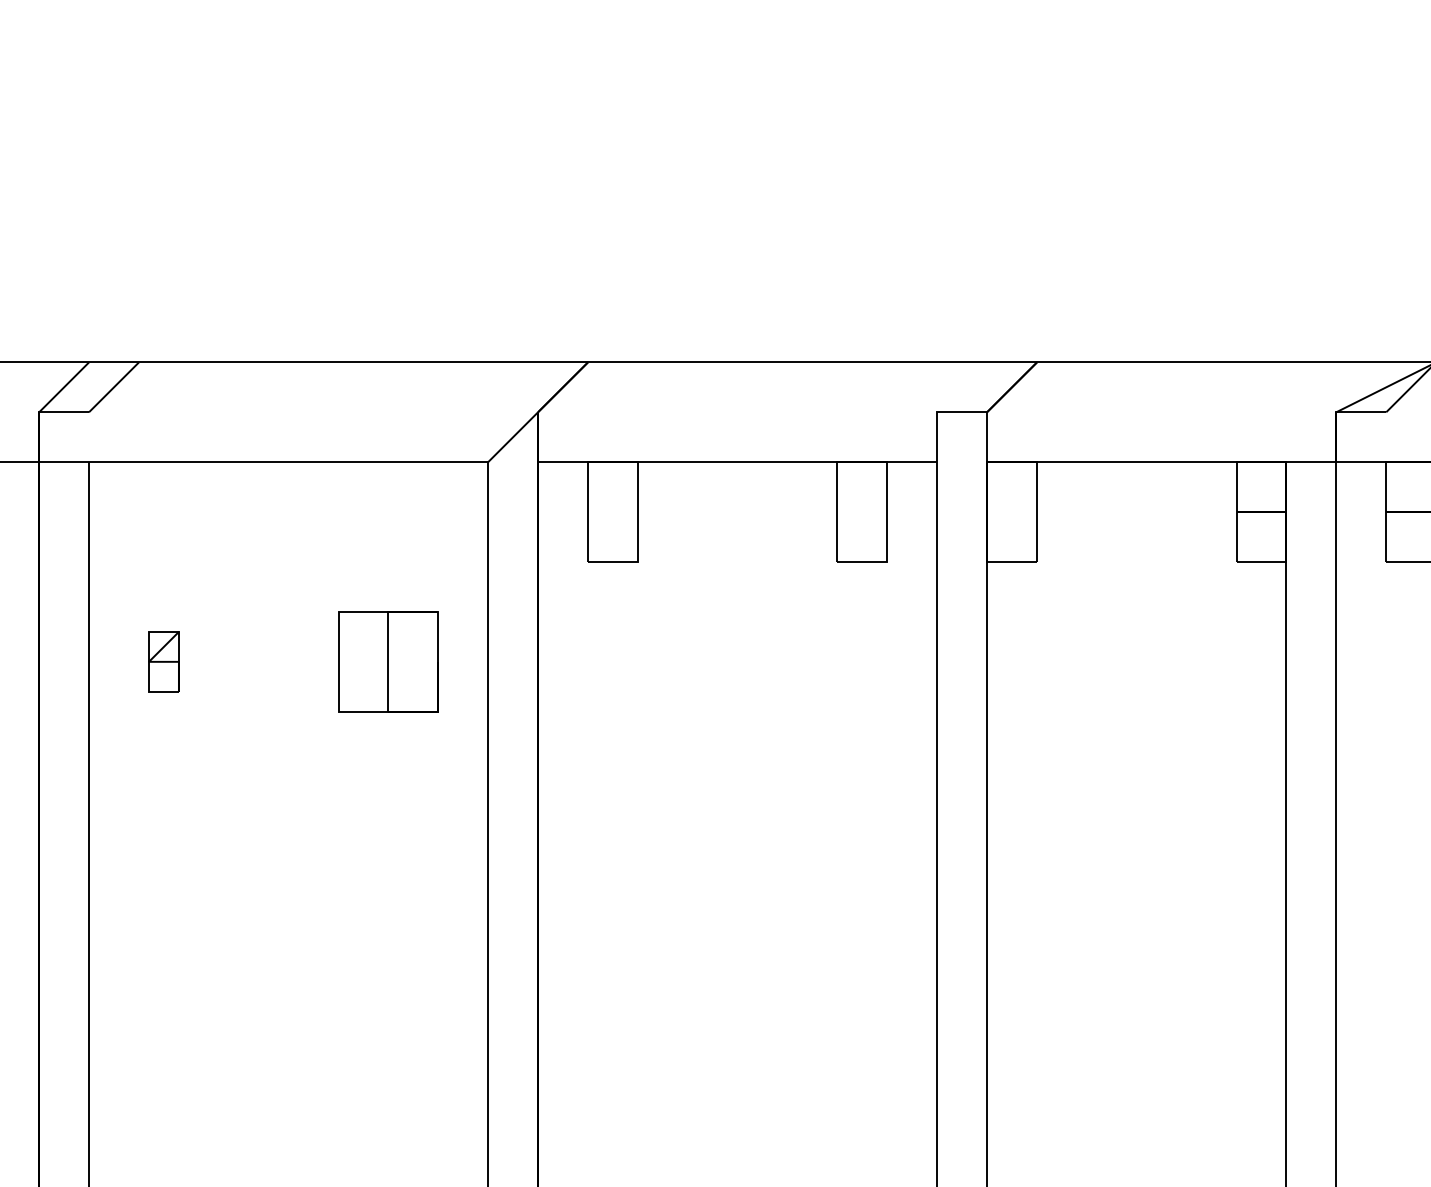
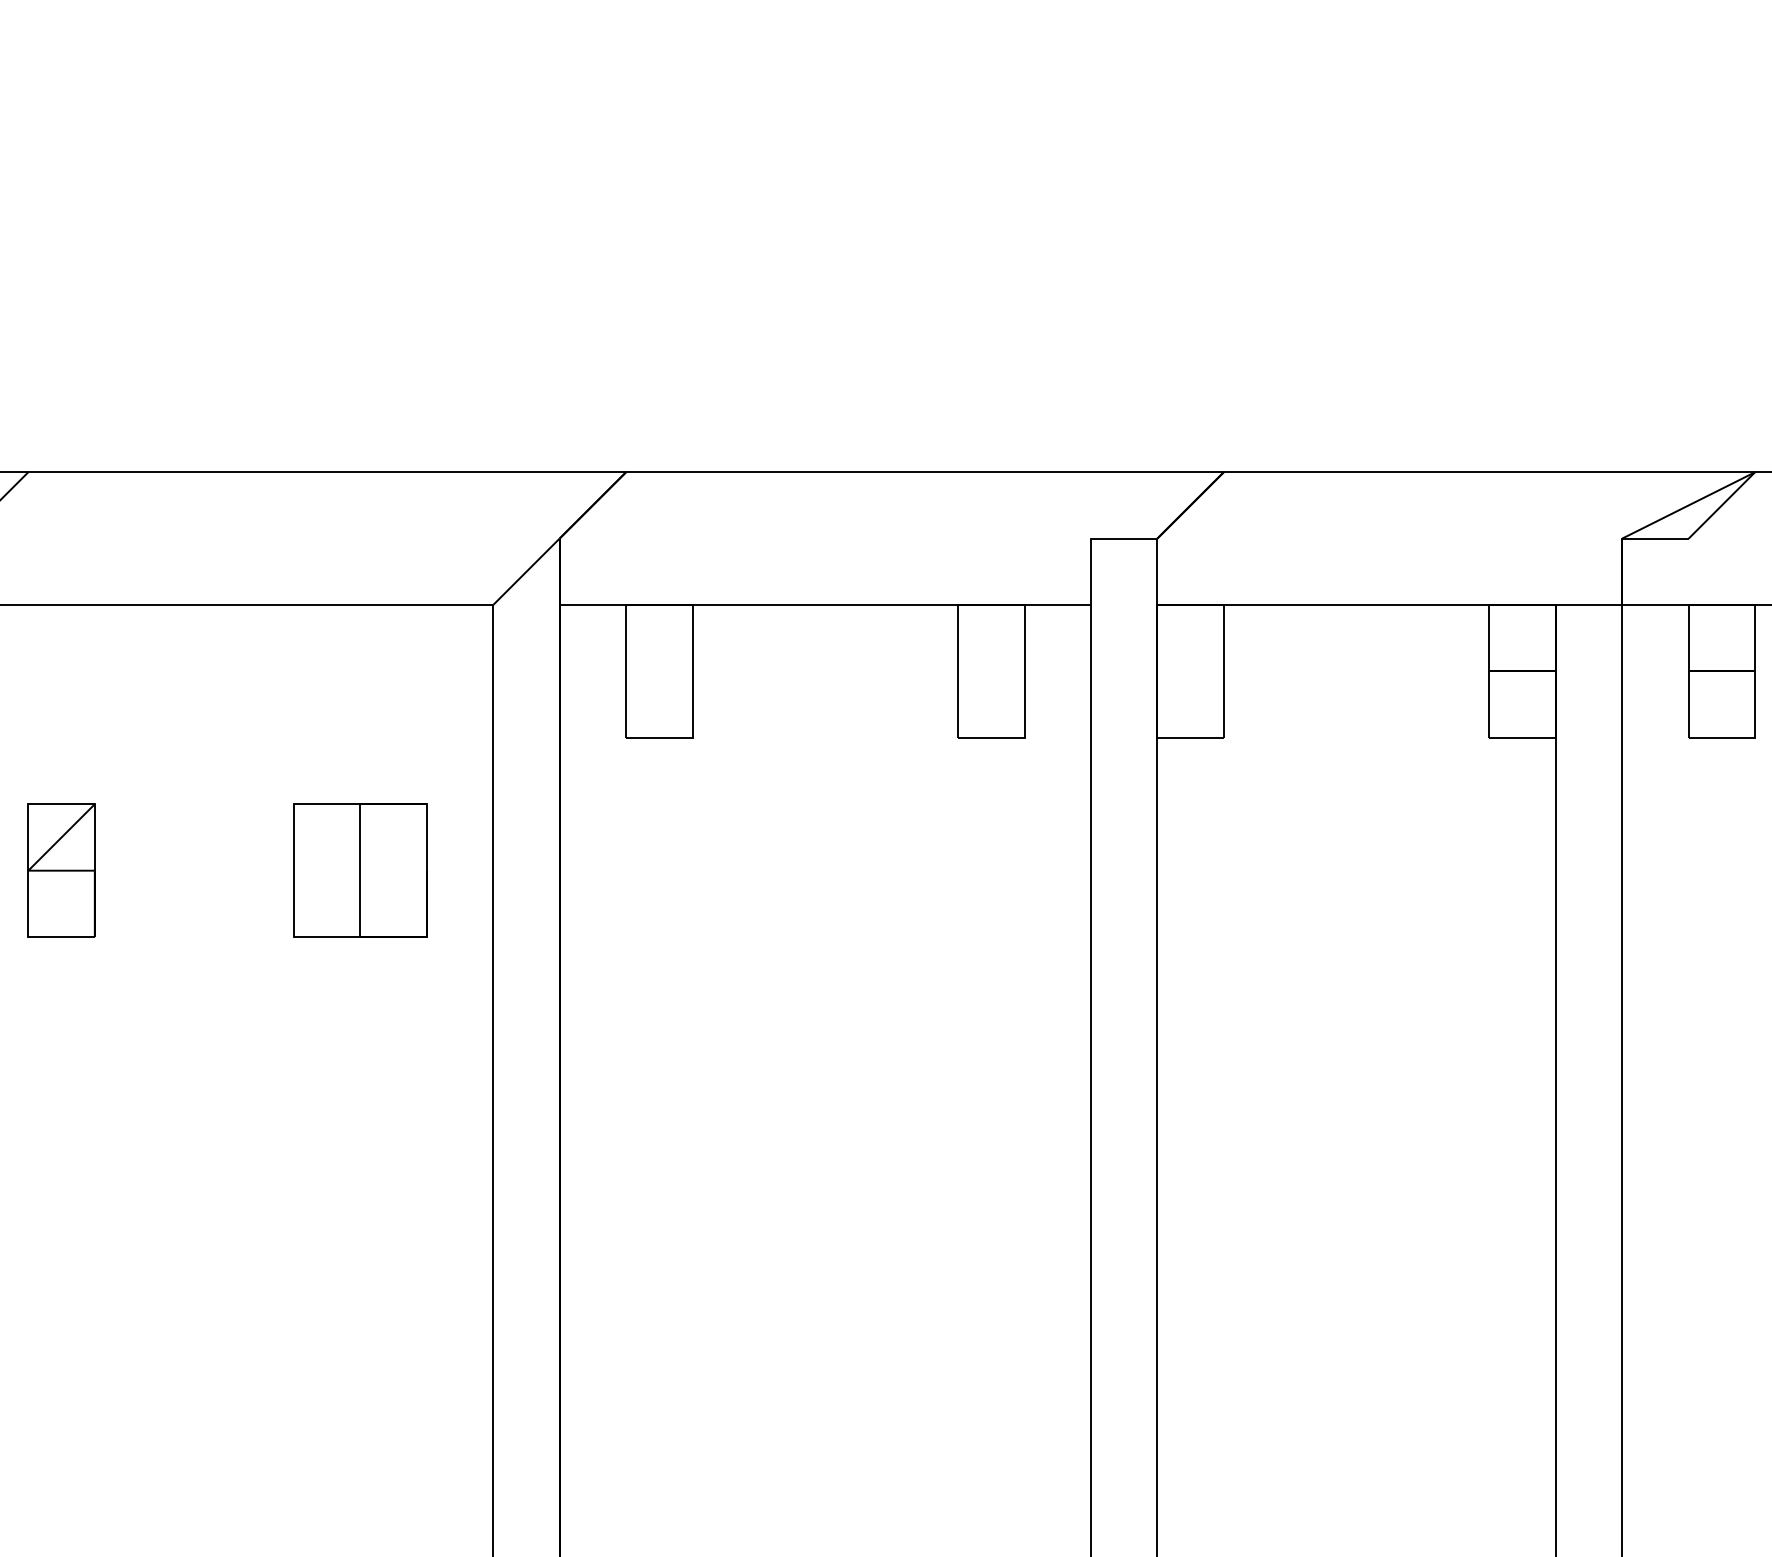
part: (163, 661) -> (61, 870), size x1.67

